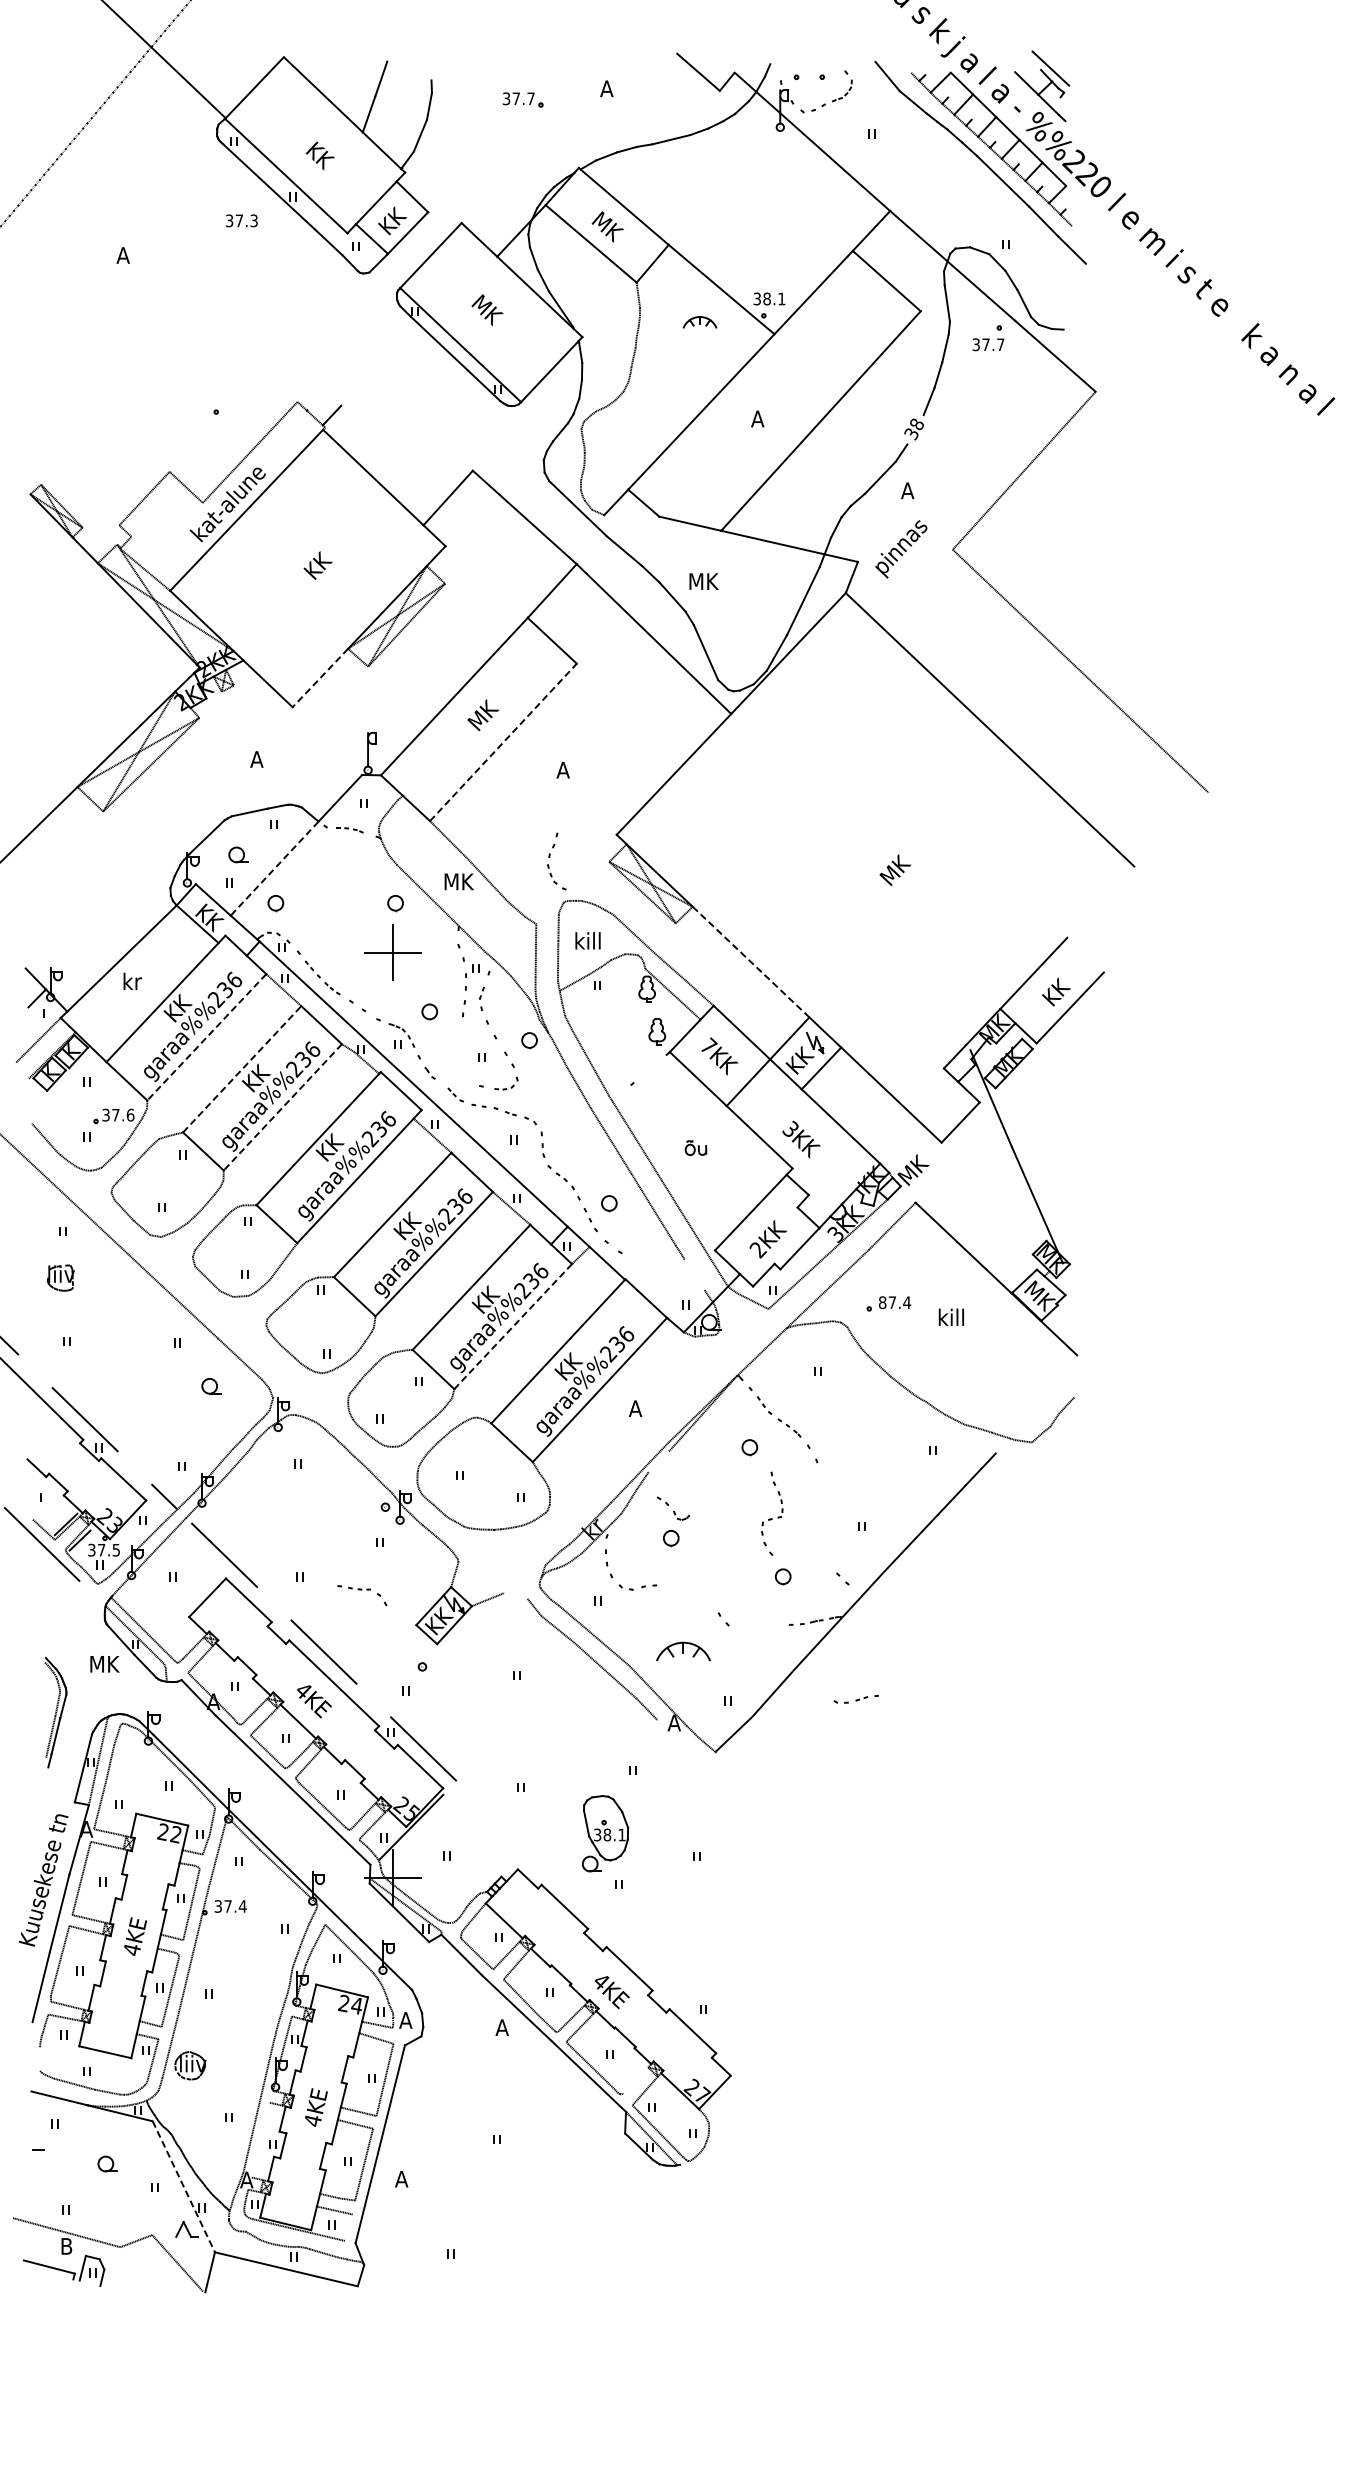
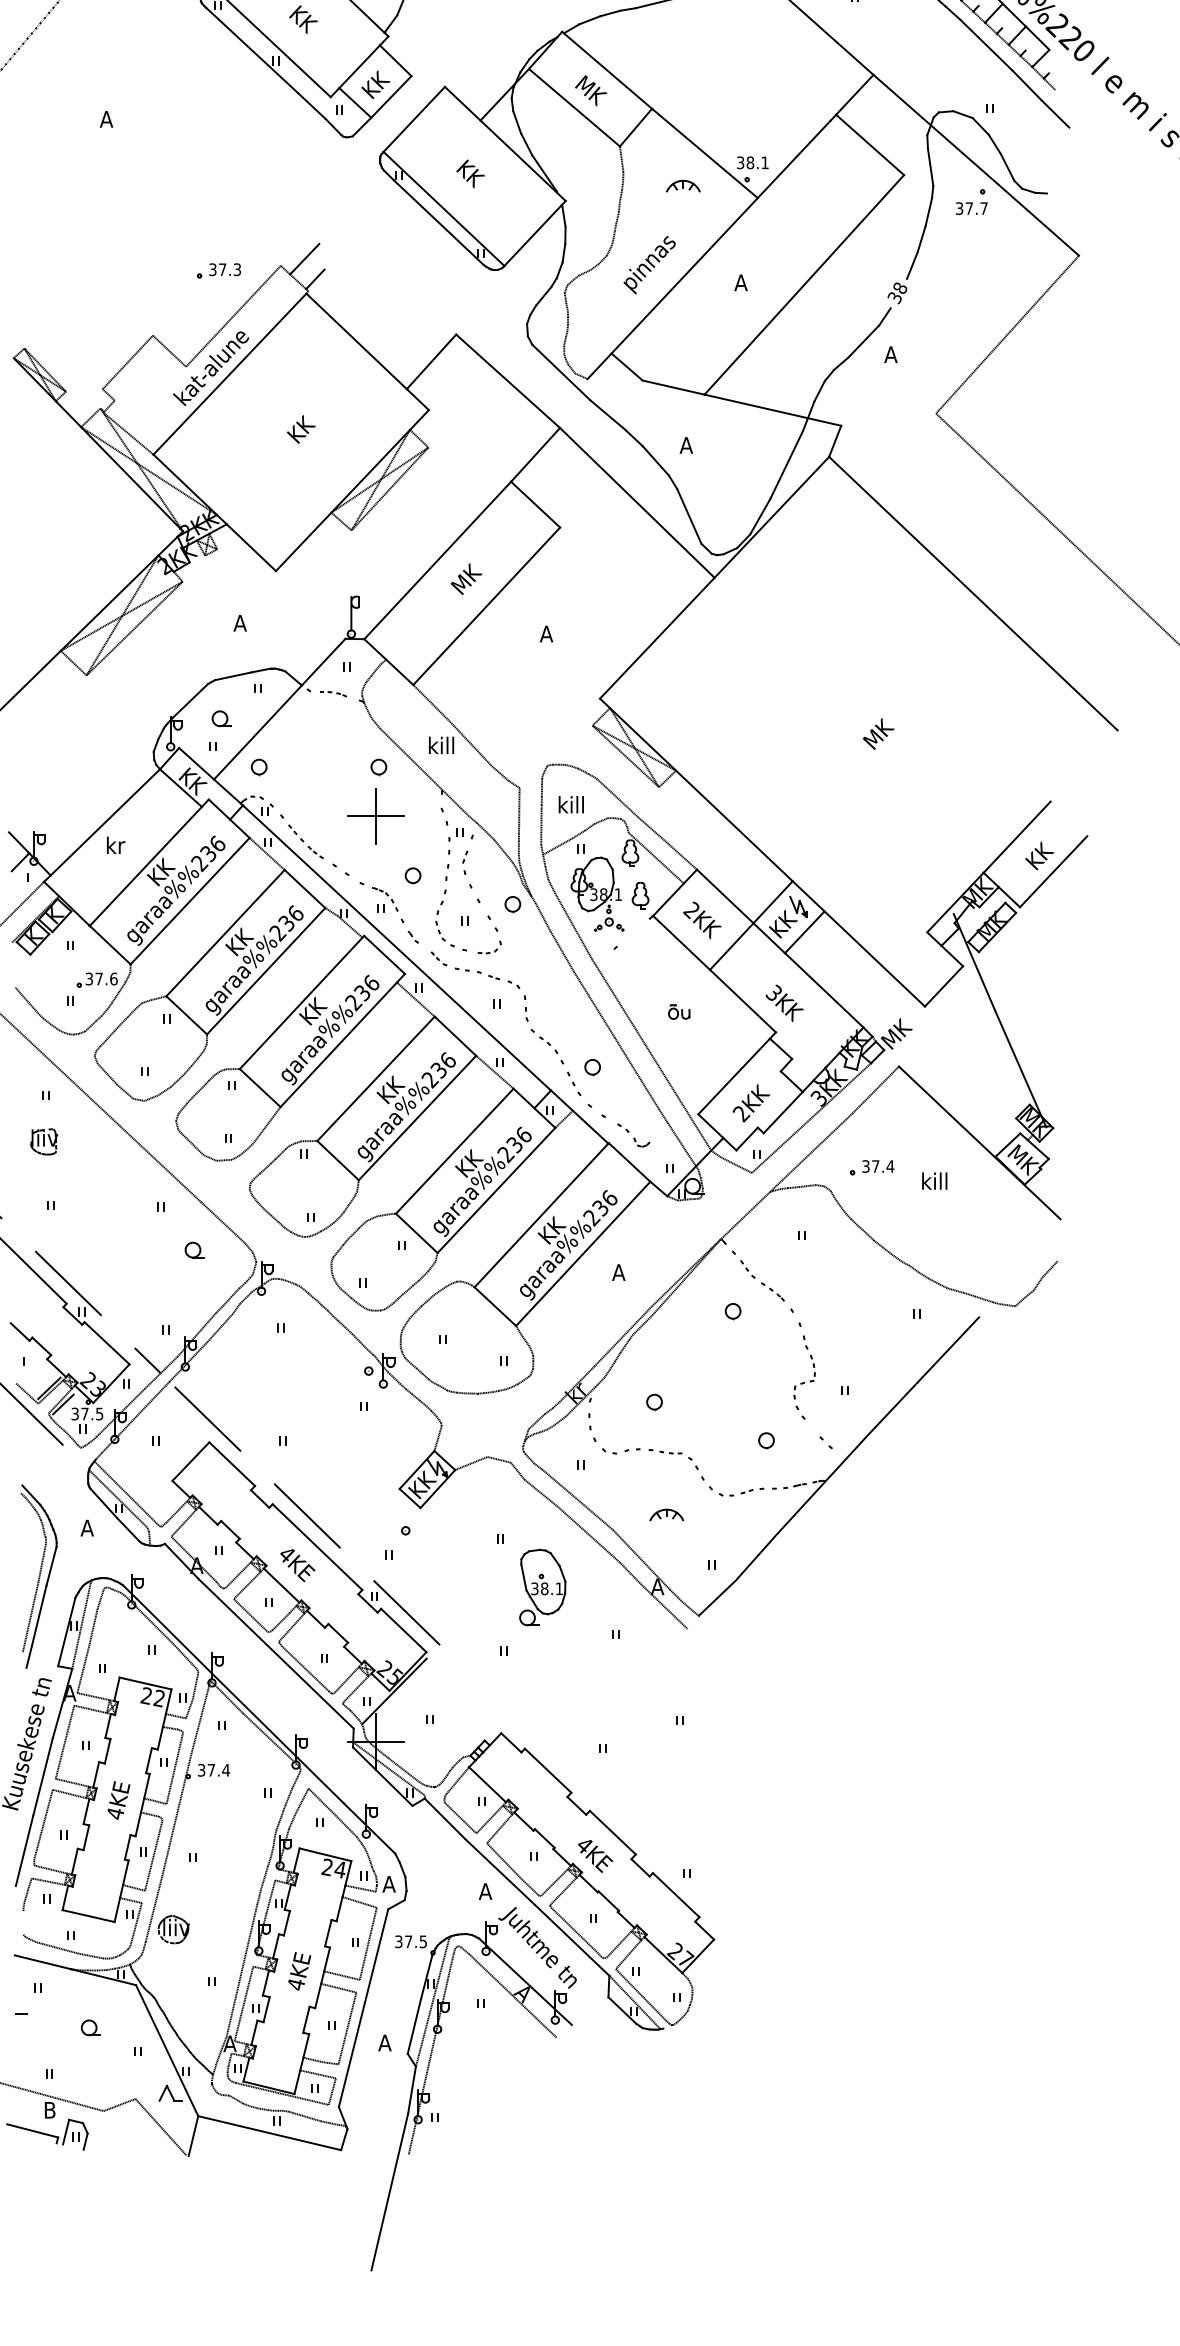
text: (241, 220) -> (224, 269), moved
text: (487, 310) -> (470, 174), MK -> KK
line: (321, 395) -> (304, 259), added
text: (901, 549) -> (649, 265), moved
text: (703, 581) -> (686, 445), MK -> A
line: (320, 678) -> (303, 542), dashed -> solid
line: (503, 742) -> (486, 606), dashed -> solid
part: (550, 857) -> (438, 914), moved
line: (275, 868) -> (258, 732), dashed -> solid
text: (458, 881) -> (441, 745), MK -> kill
line: (751, 962) -> (734, 826), dashed -> solid
part: (614, 1029) -> (597, 893), added
line: (206, 1037) -> (189, 901), dashed -> solid
text: (708, 1046) -> (691, 910), 7KK -> 2KK
line: (242, 1069) -> (225, 933), dashed -> solid
line: (282, 1107) -> (265, 971), dashed -> solid
line: (694, 1274) -> (677, 1138), added
text: (882, 1302) -> (865, 1166), 87.4 -> 37.4
line: (513, 1326) -> (496, 1190), dashed -> solid
line: (658, 1461) -> (641, 1325), added
part: (673, 1508) -> (633, 1135), moved
part: (772, 1513) -> (804, 1377), moved
part: (362, 1595) -> (673, 1459), moved
line: (515, 1595) -> (498, 1459), added
part: (683, 1650) -> (666, 1514), size x0.62
text: (104, 1664) -> (87, 1528), MK -> A
part: (855, 1698) -> (740, 1491), moved
part: (55, 1712) -> (38, 1576), size x1.67
line: (680, 1742) -> (663, 1606), added
part: (605, 1833) -> (542, 1587), moved
line: (635, 2080) -> (618, 1944), added
line: (260, 2139) -> (243, 2003), added
line: (183, 2186) -> (166, 2050), dashed -> solid
line: (348, 2227) -> (331, 2091), added
part: (446, 2229) -> (429, 2093), added

